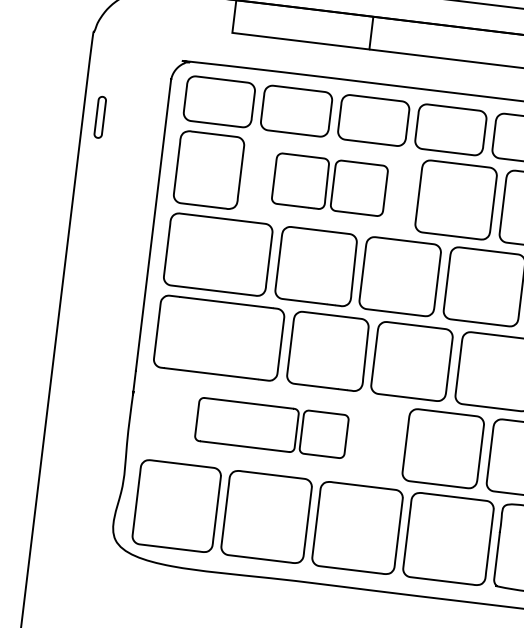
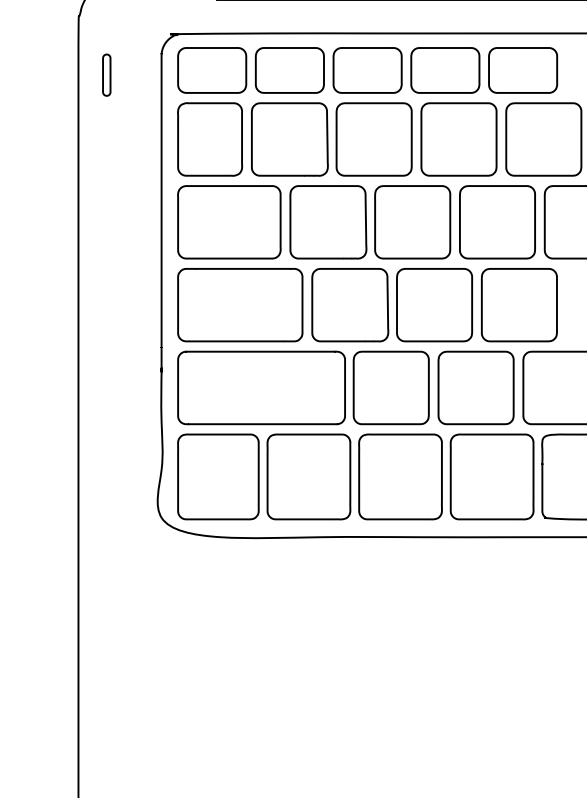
part: (100, 116) -> (106, 74), moved
part: (329, 184) -> (331, 139), size x1.43
part: (271, 427) -> (303, 387), size x1.67

